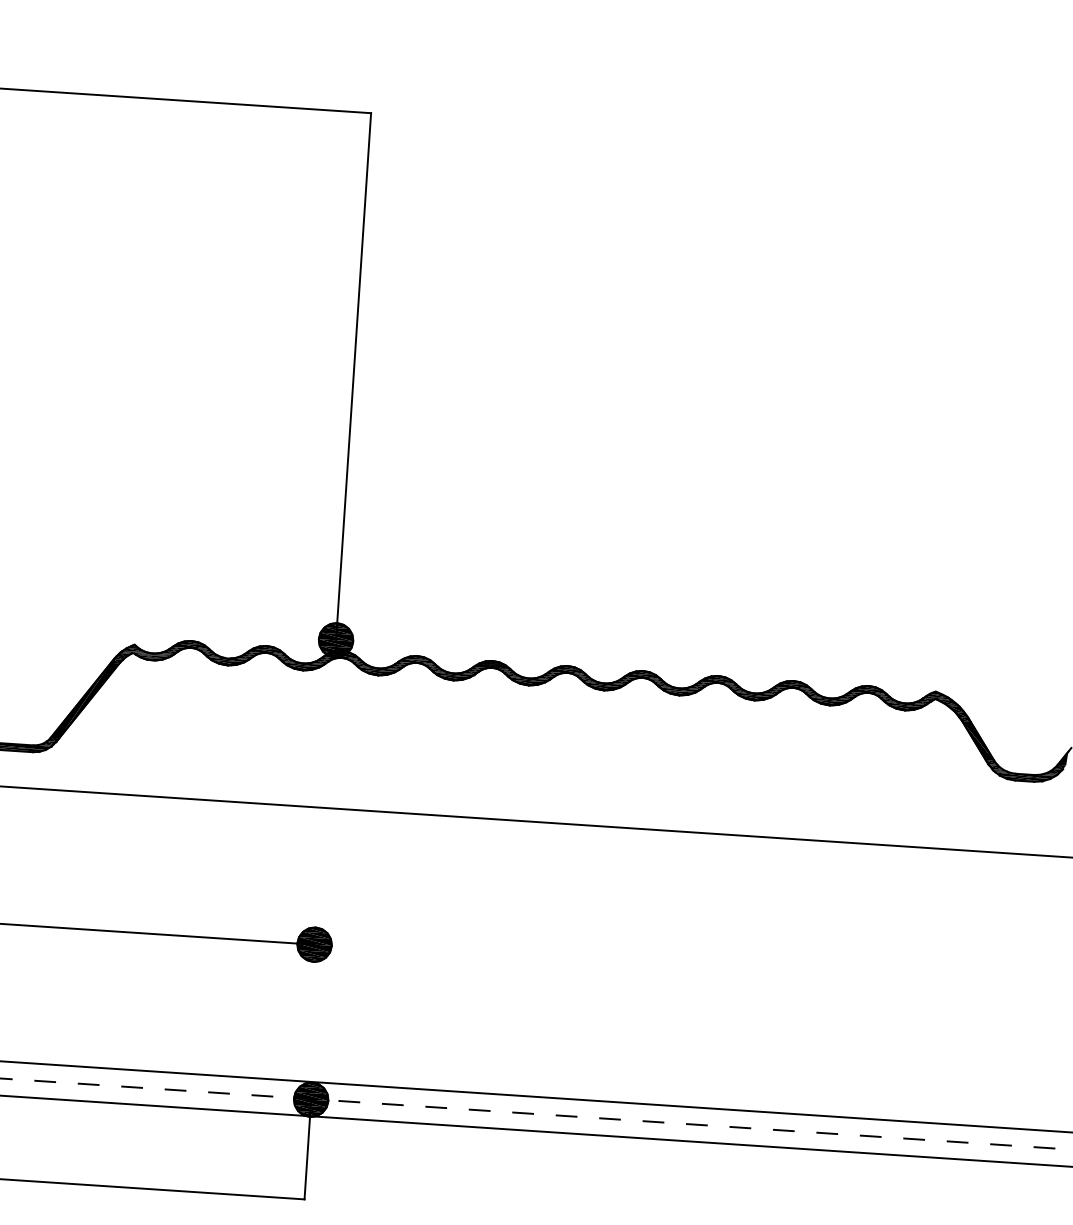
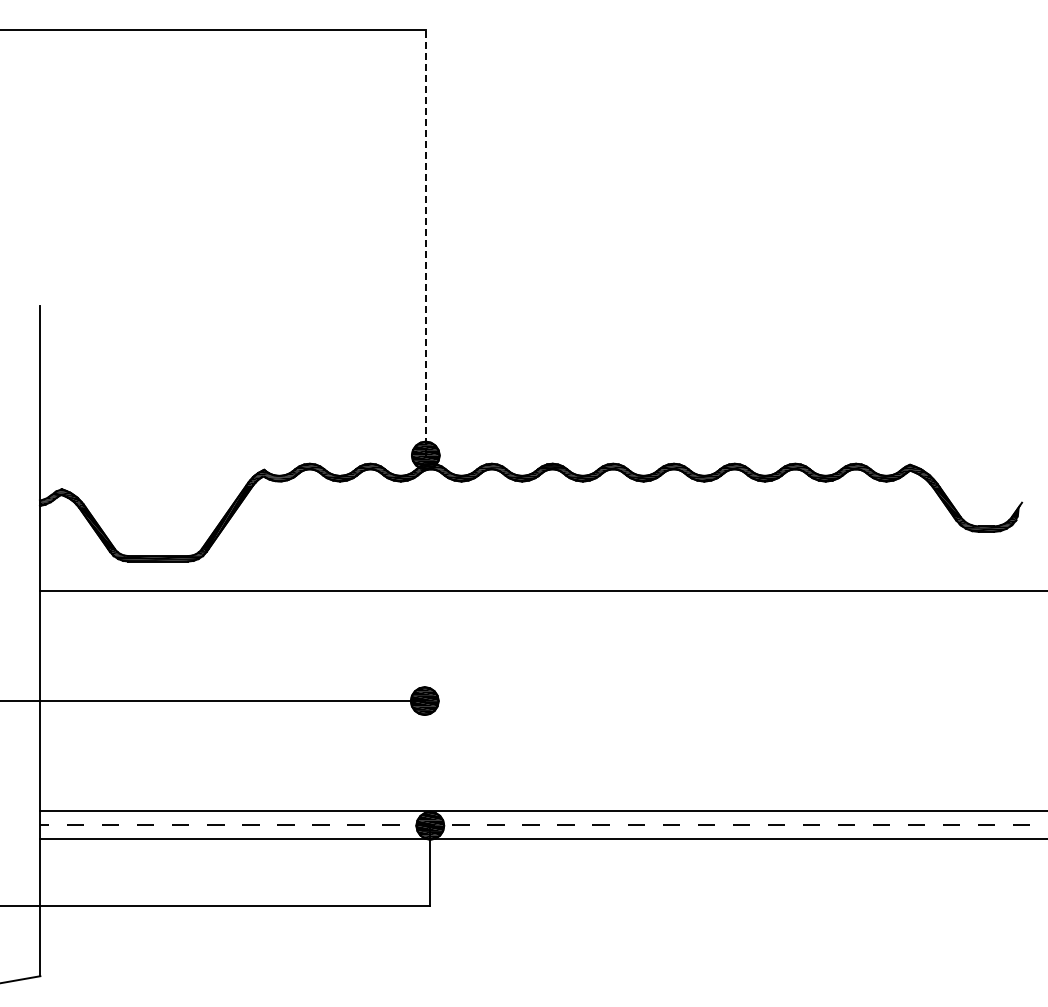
line: (353, 376) -> (425, 242), solid -> dashed

